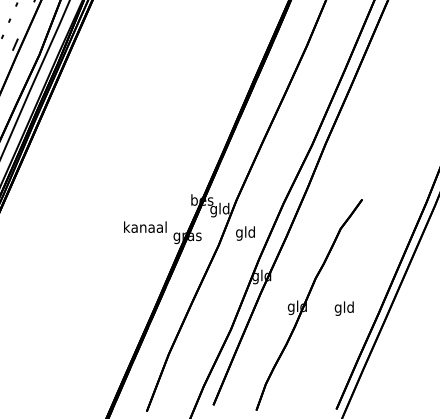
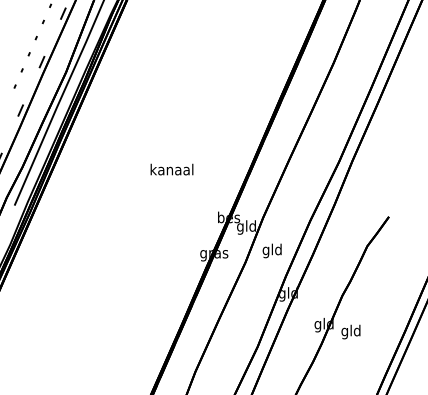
text: (145, 226) -> (172, 168), moved
text: (343, 308) -> (350, 331), moved

